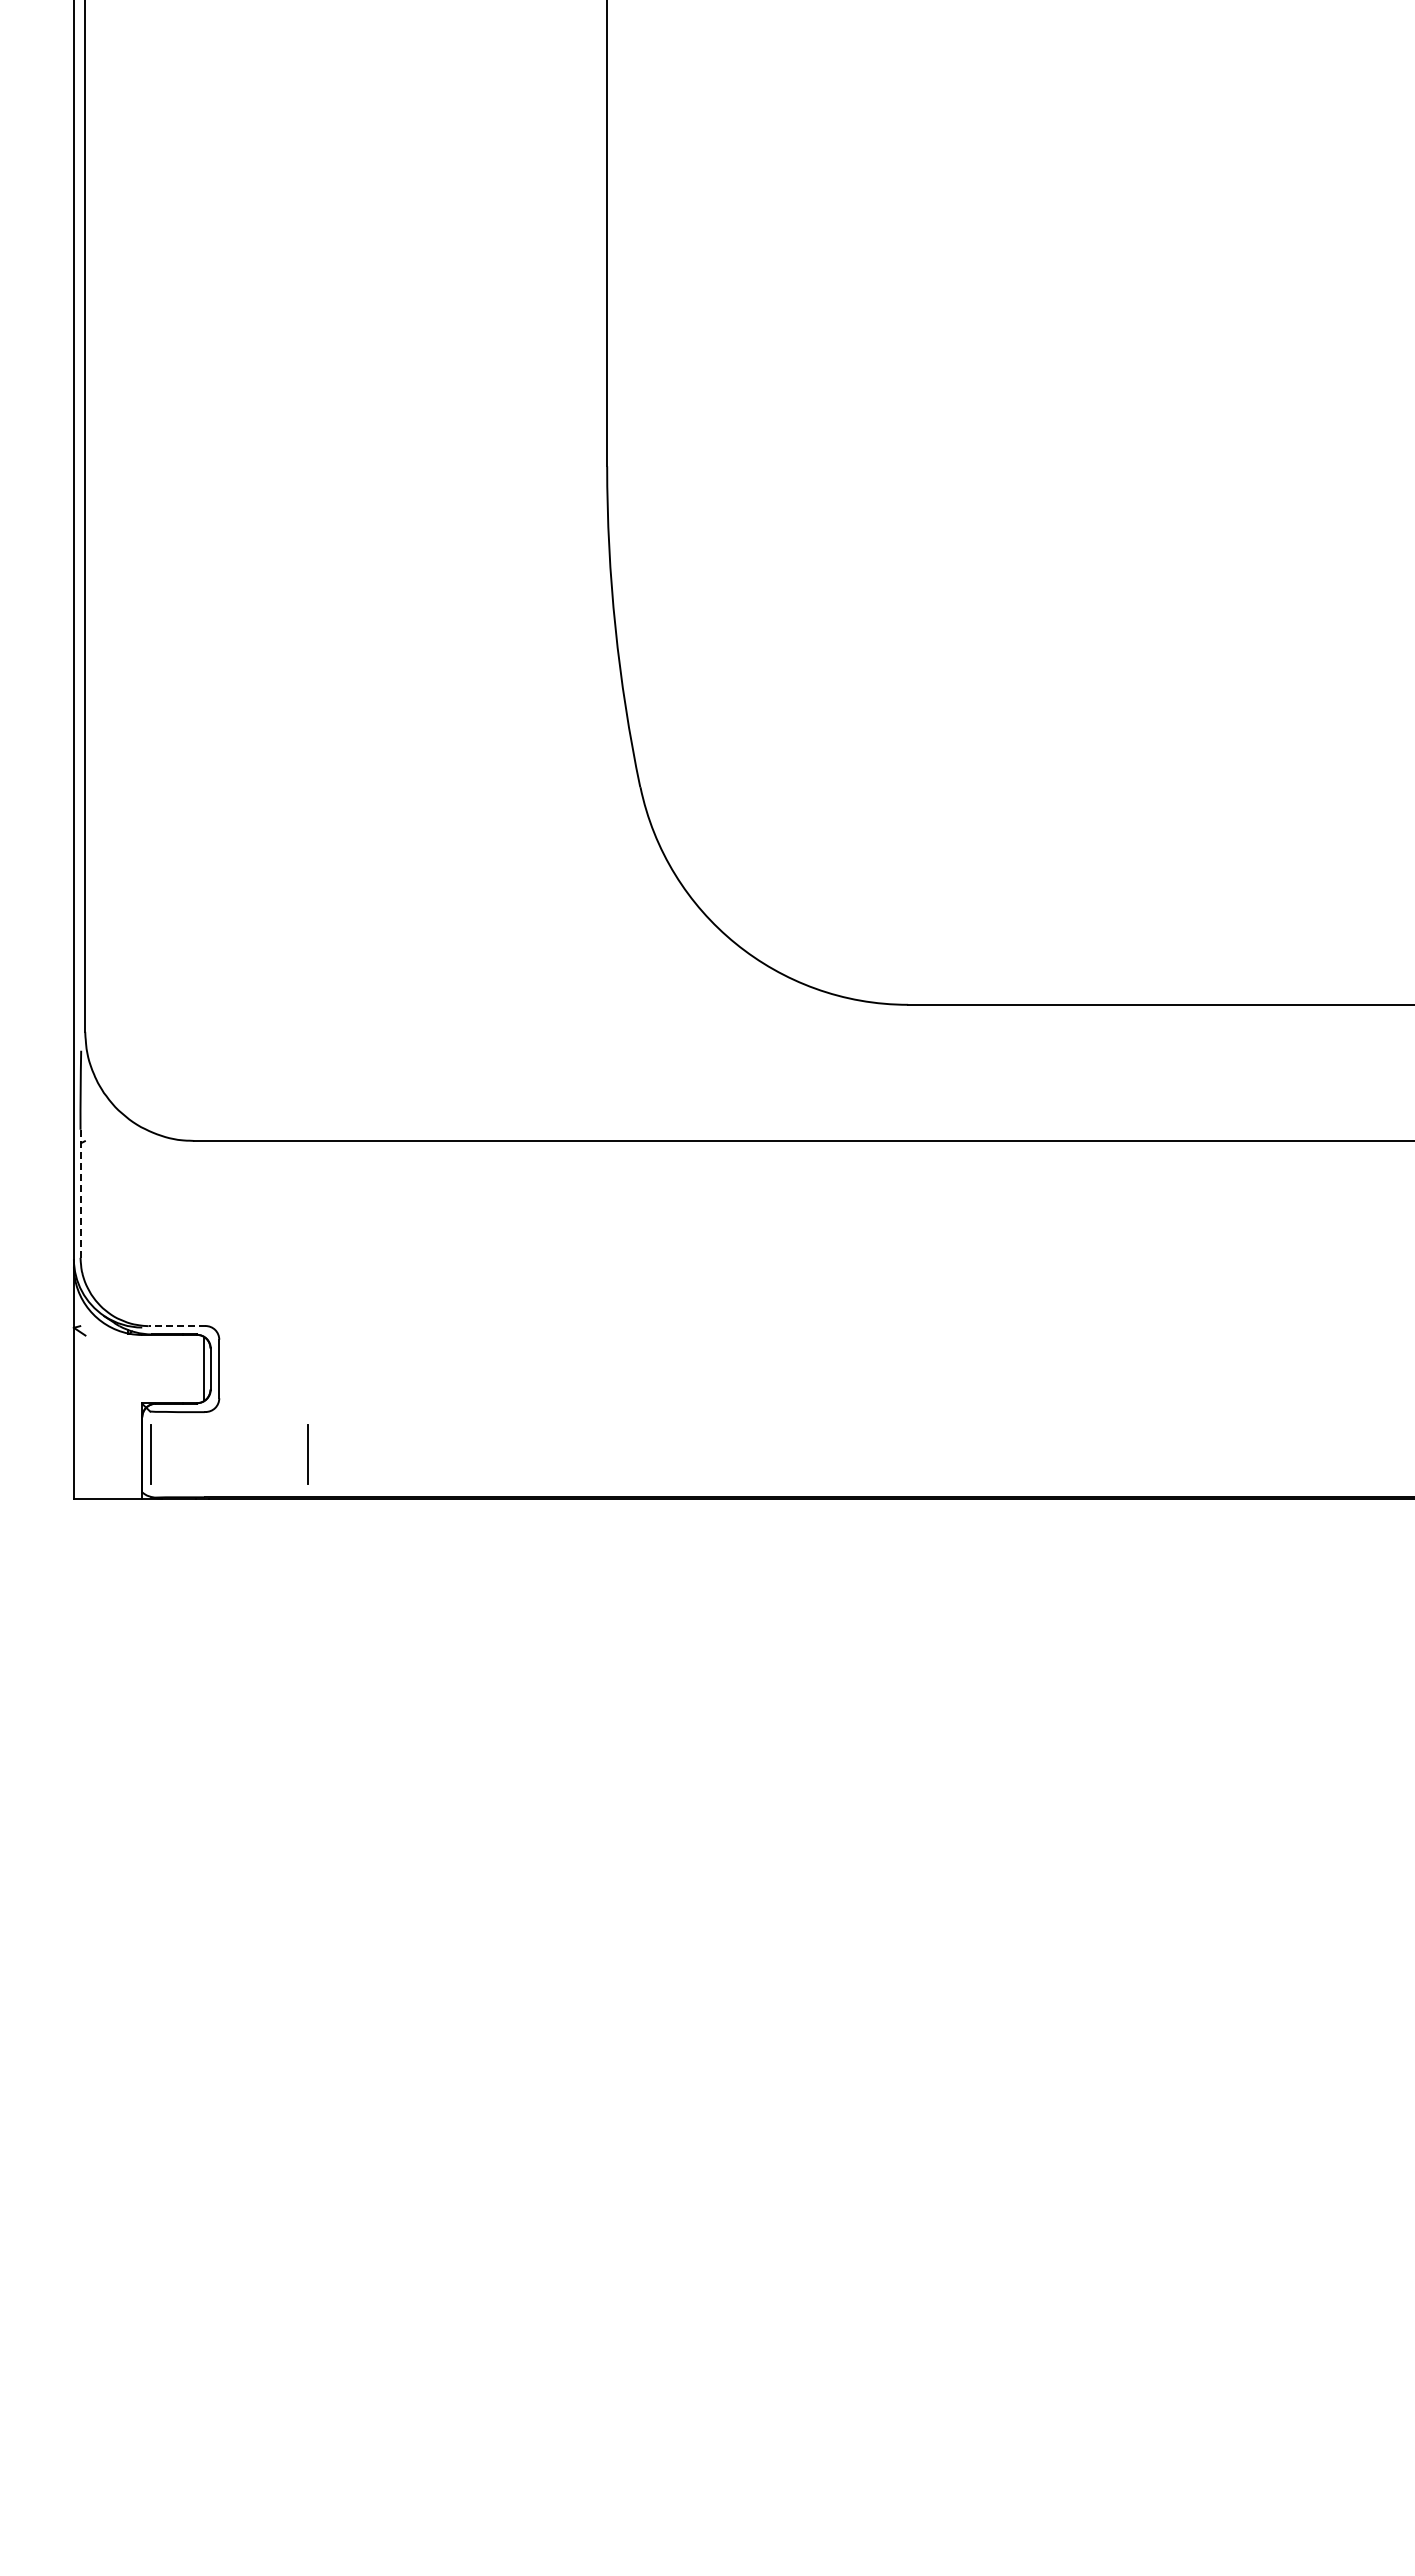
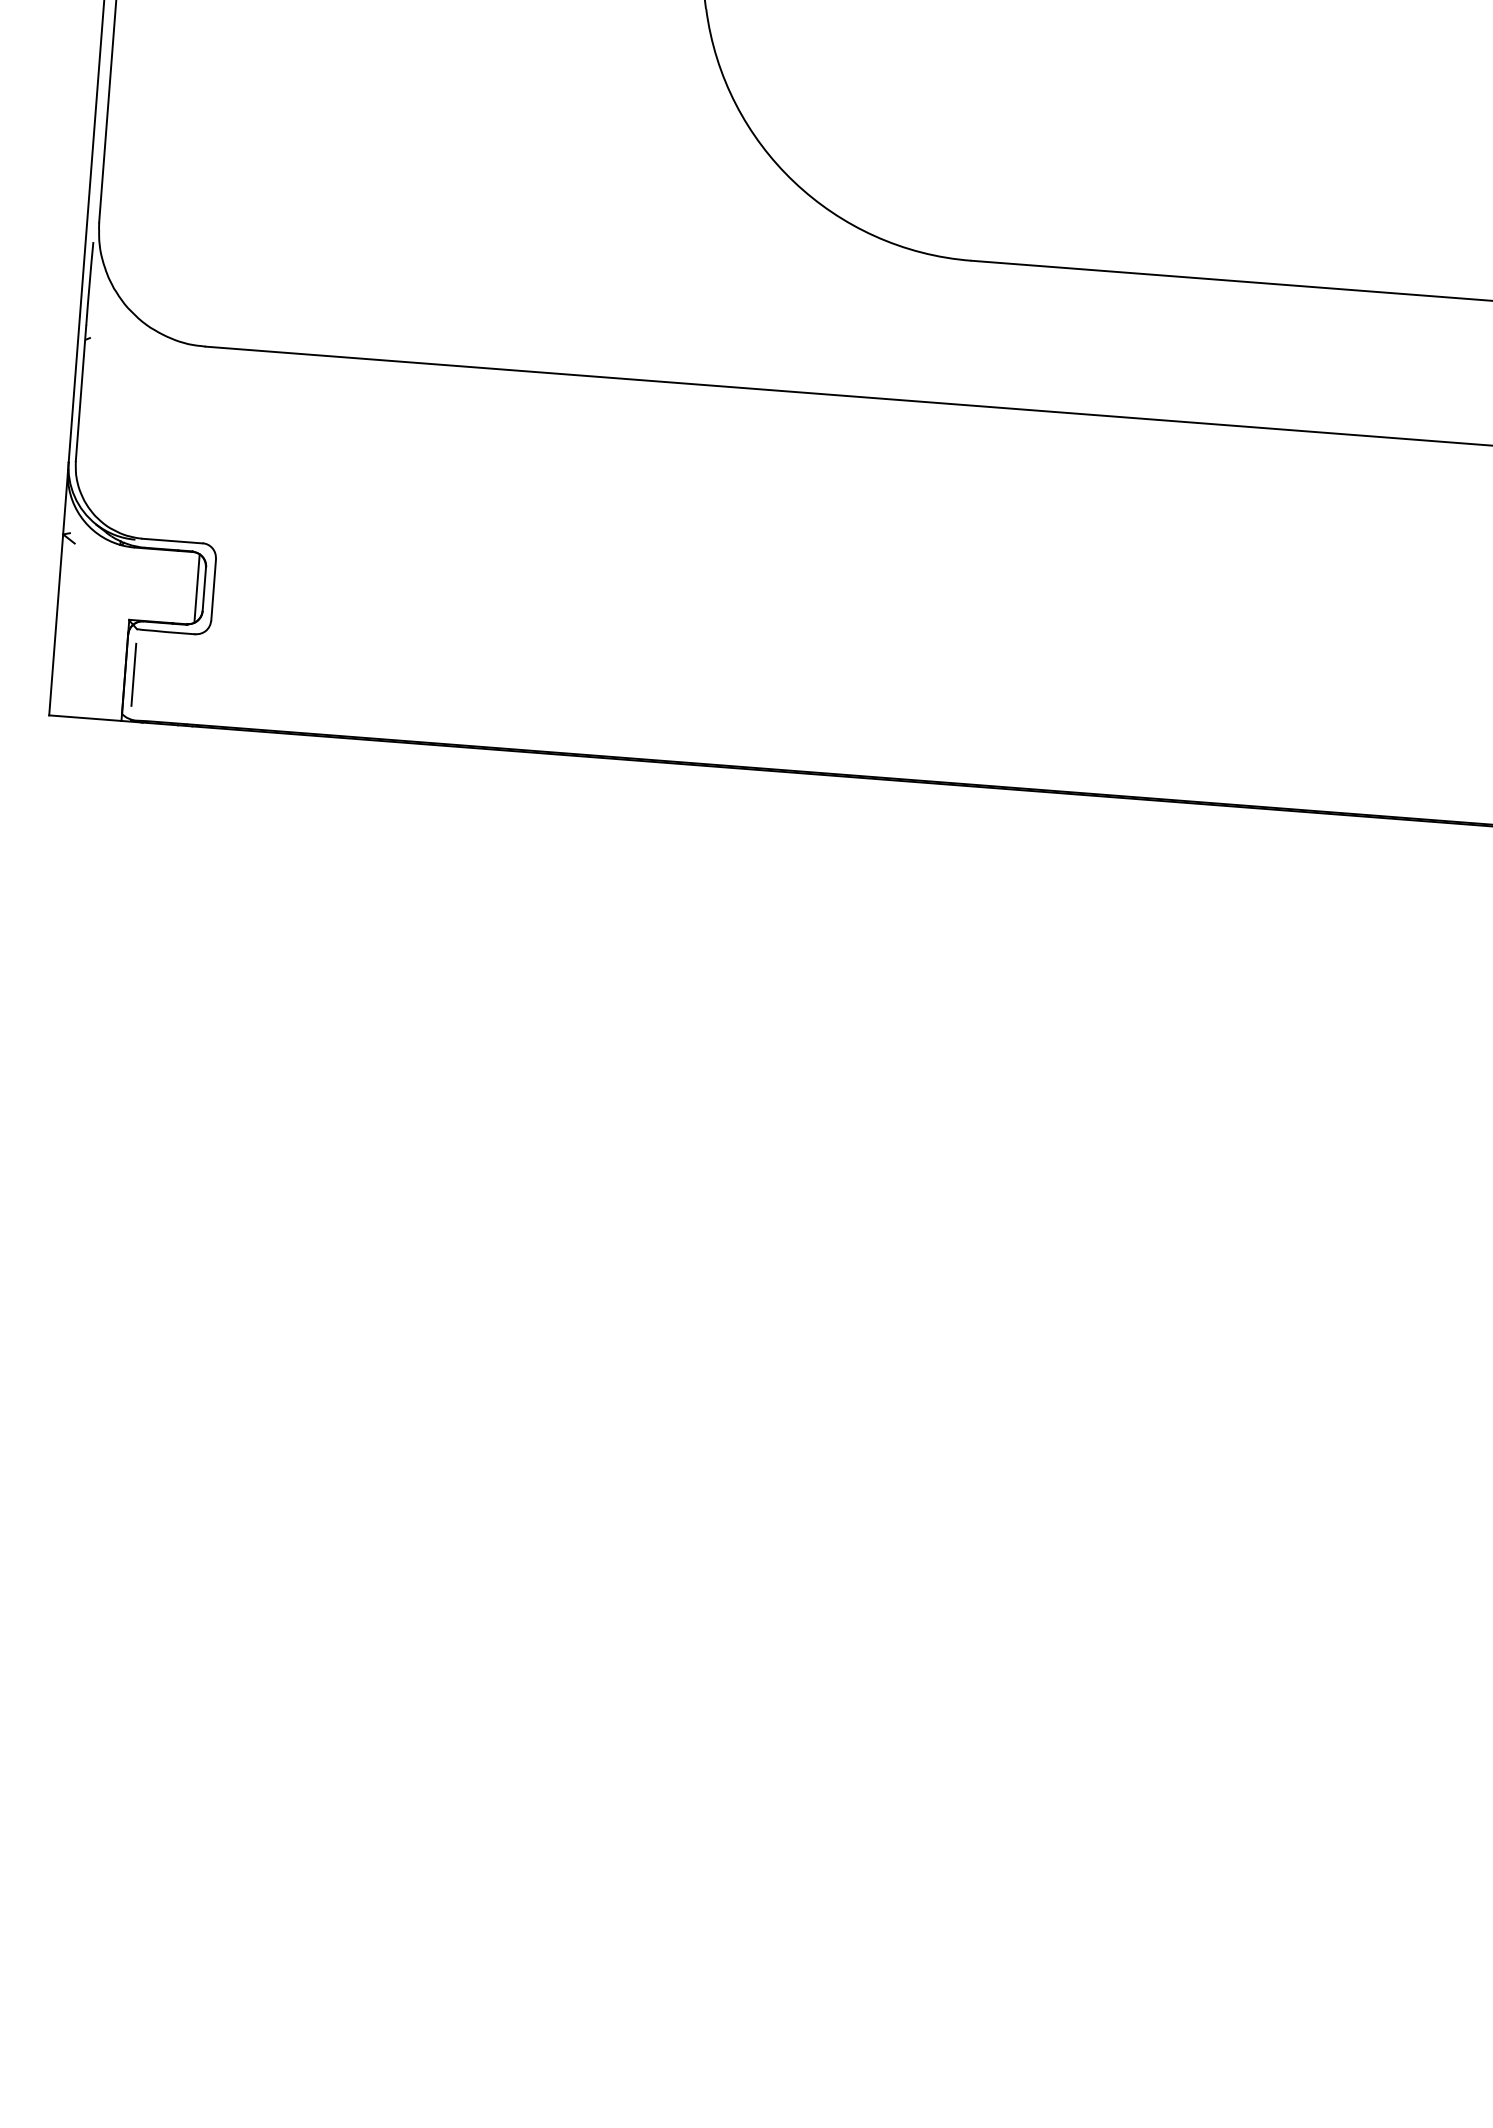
line: (80, 1193) -> (81, 392), dashed -> solid
line: (177, 1326) -> (172, 541), dashed -> solid
line: (307, 1454) -> (299, 687), removed

